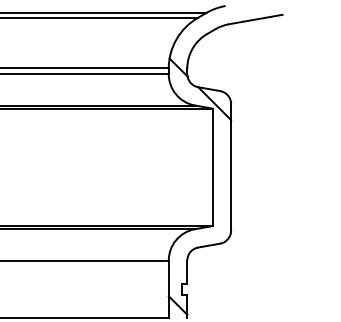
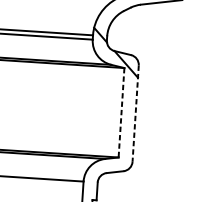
line: (212, 167) -> (121, 112), solid -> dashed
line: (231, 167) -> (135, 113), solid -> dashed

